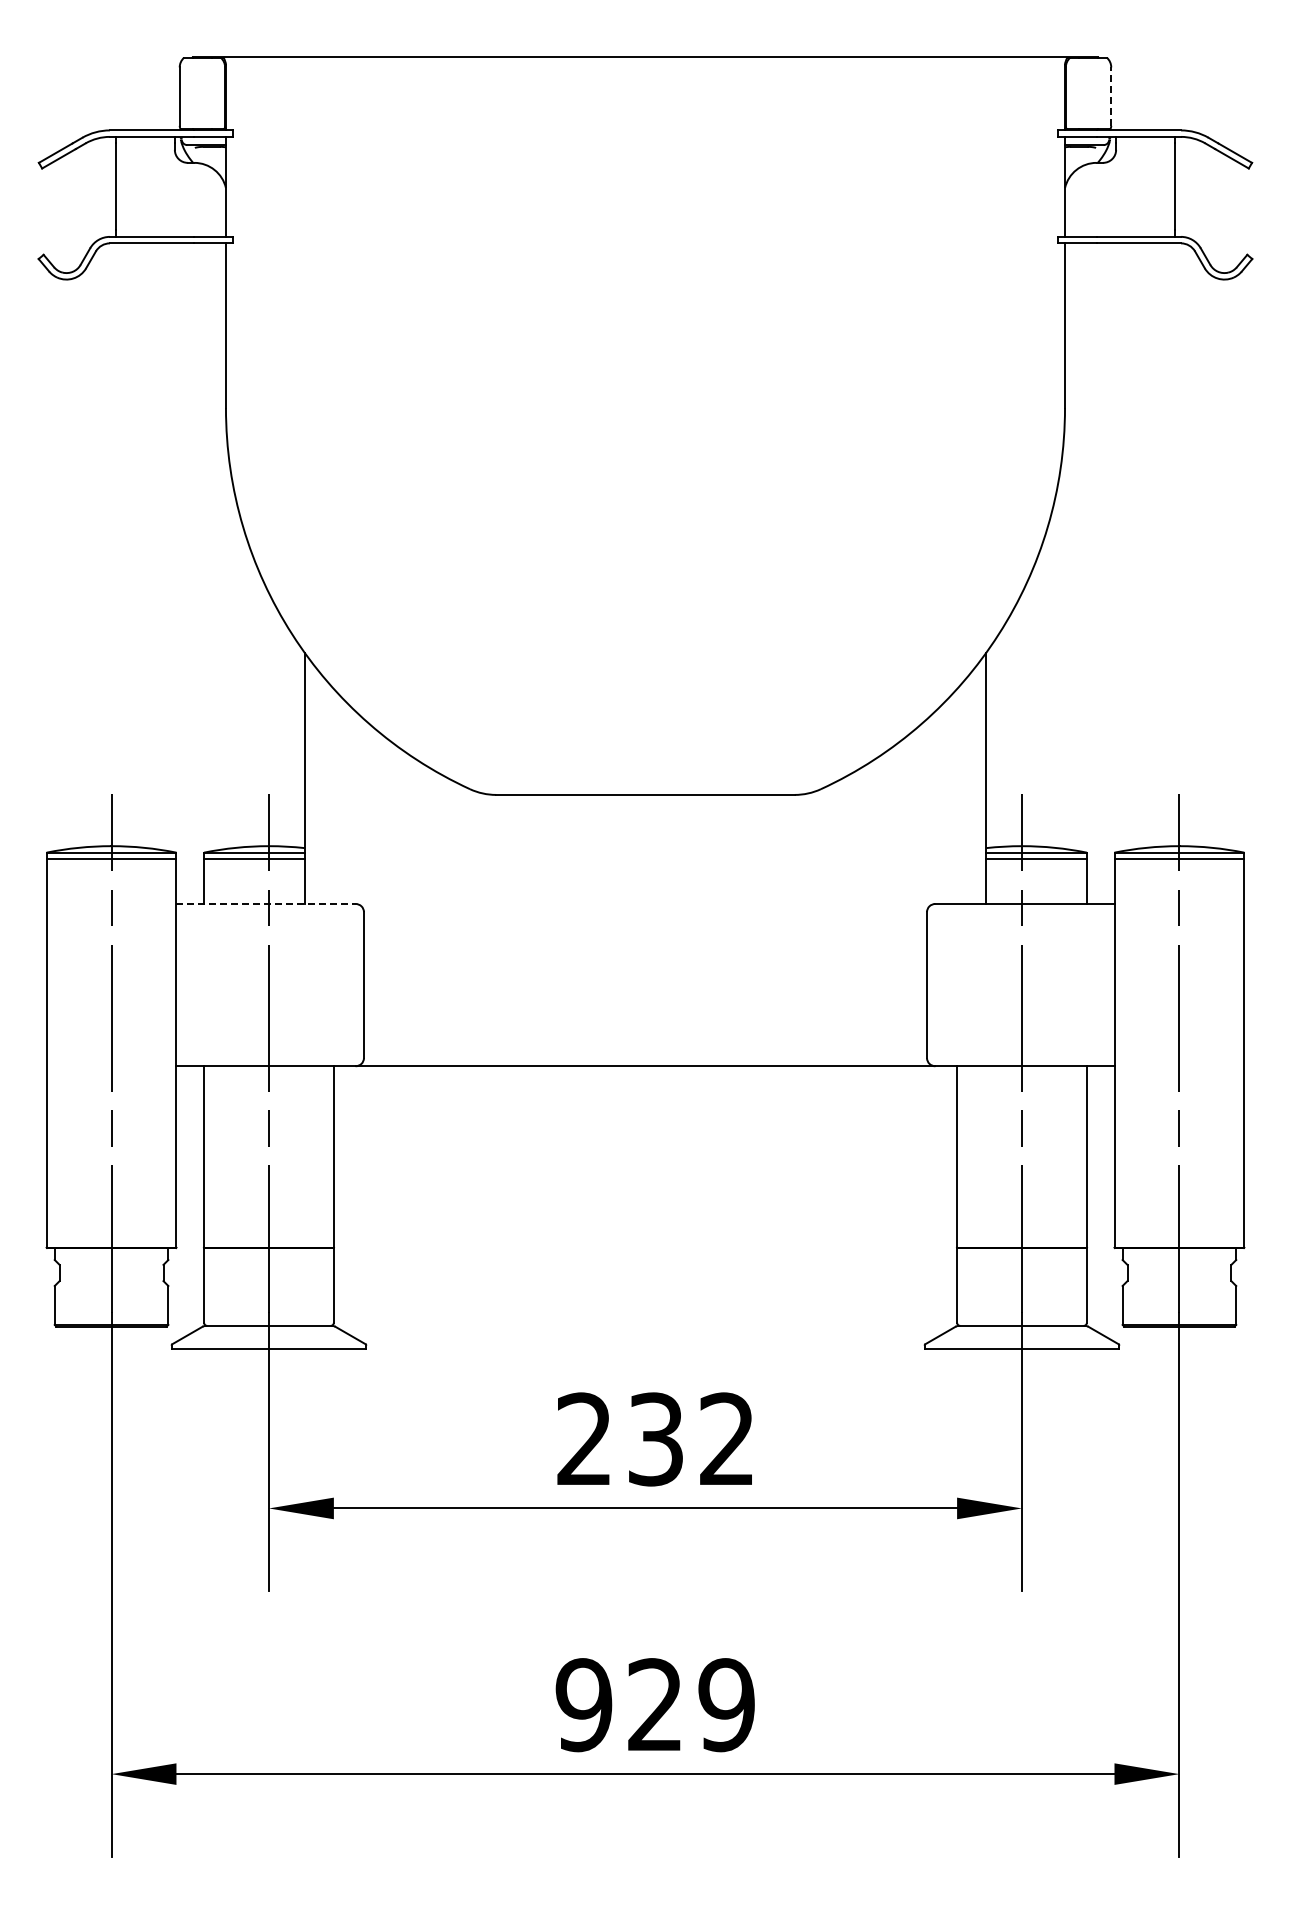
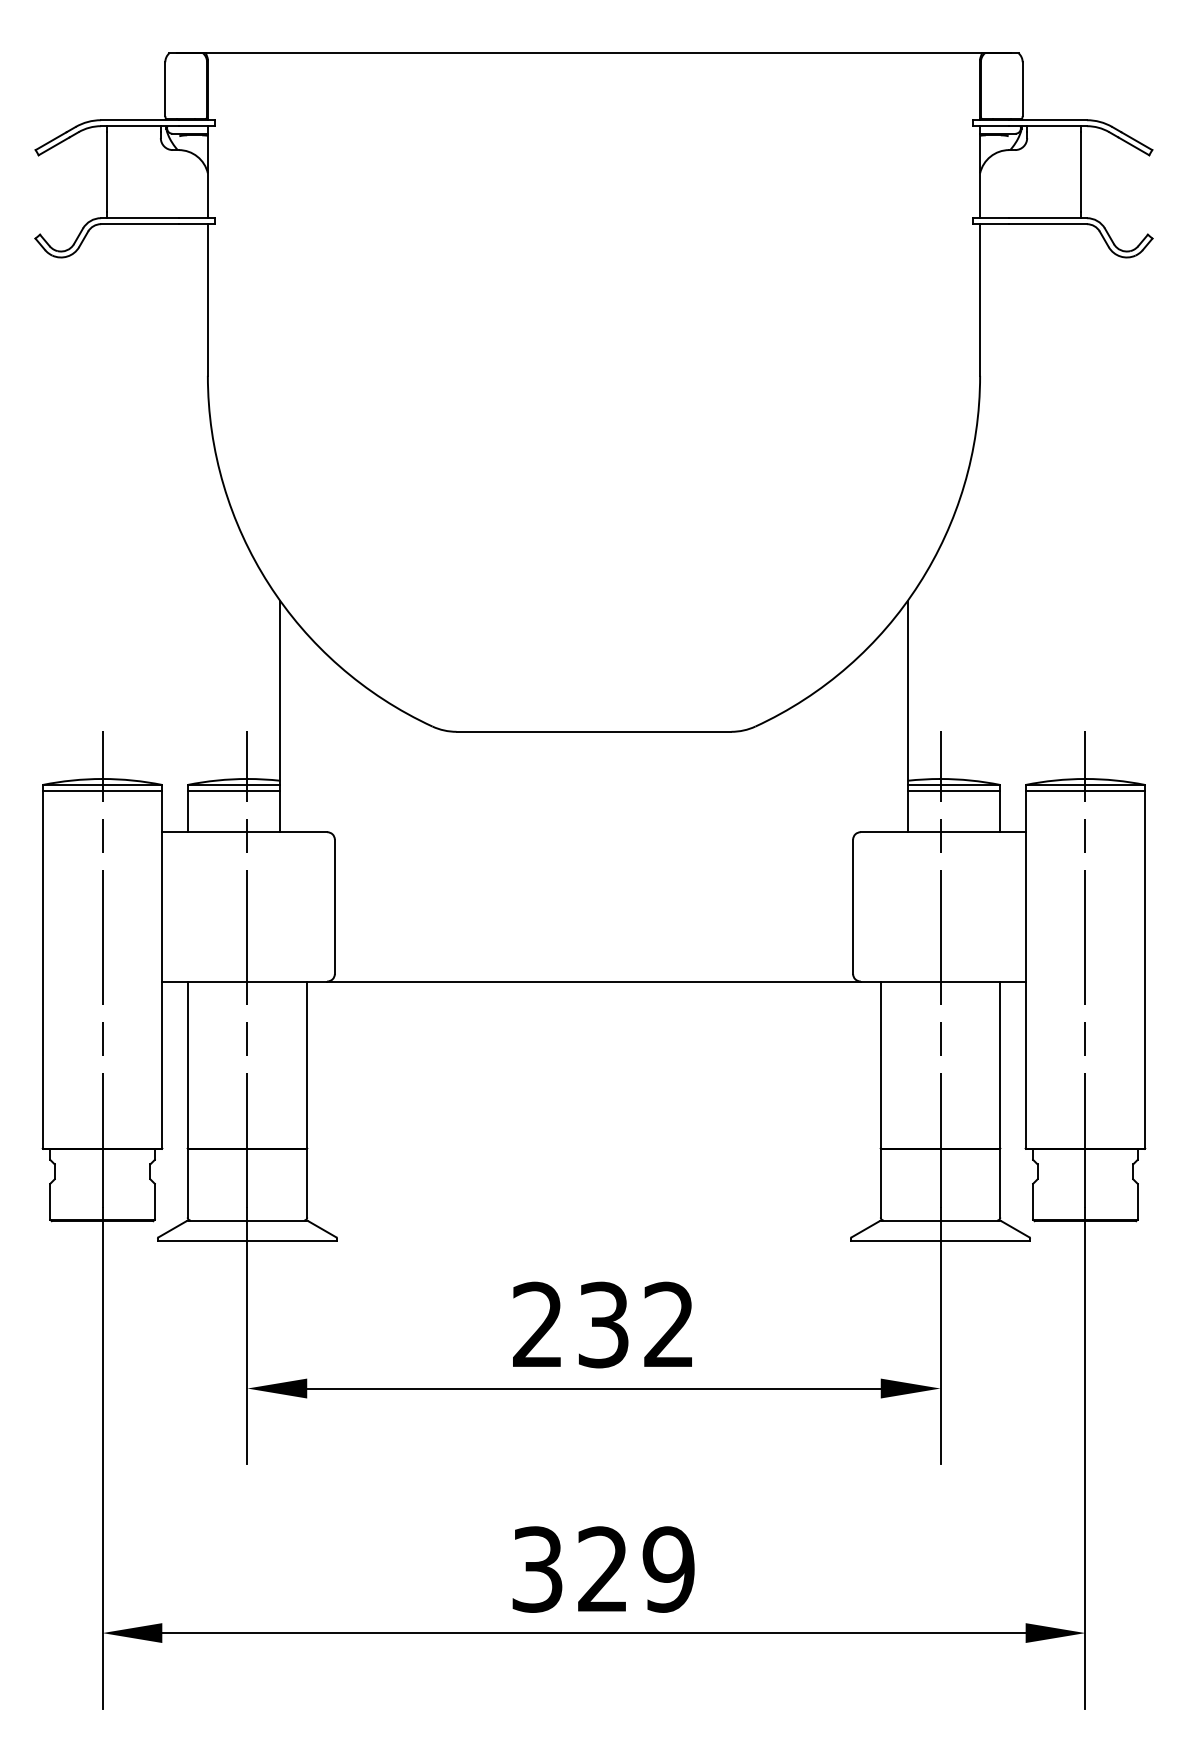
line: (1111, 96) -> (1022, 88), dashed -> solid
line: (266, 903) -> (245, 831), dashed -> solid
text: (583, 1705) -> (536, 1569), 929 -> 329

